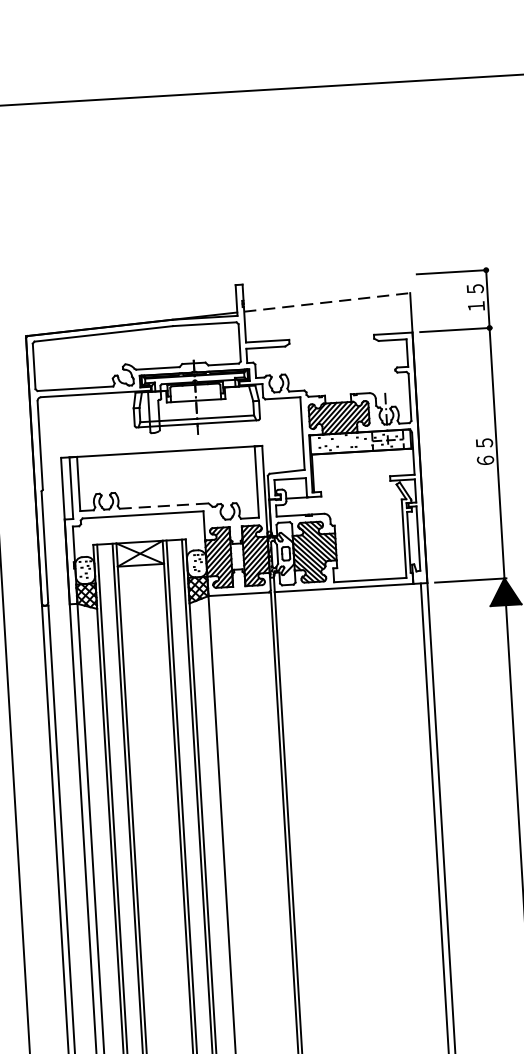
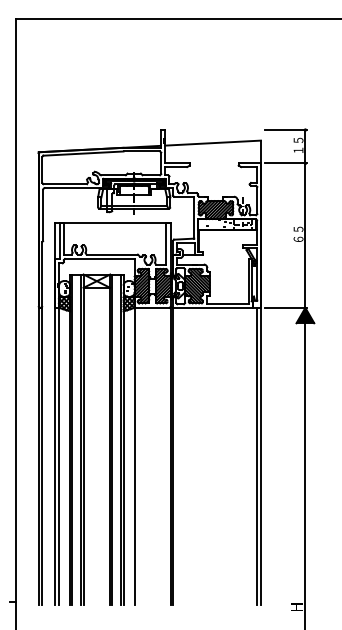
line: (328, 302) -> (213, 143), dashed -> solid
line: (164, 505) -> (112, 254), dashed -> solid

